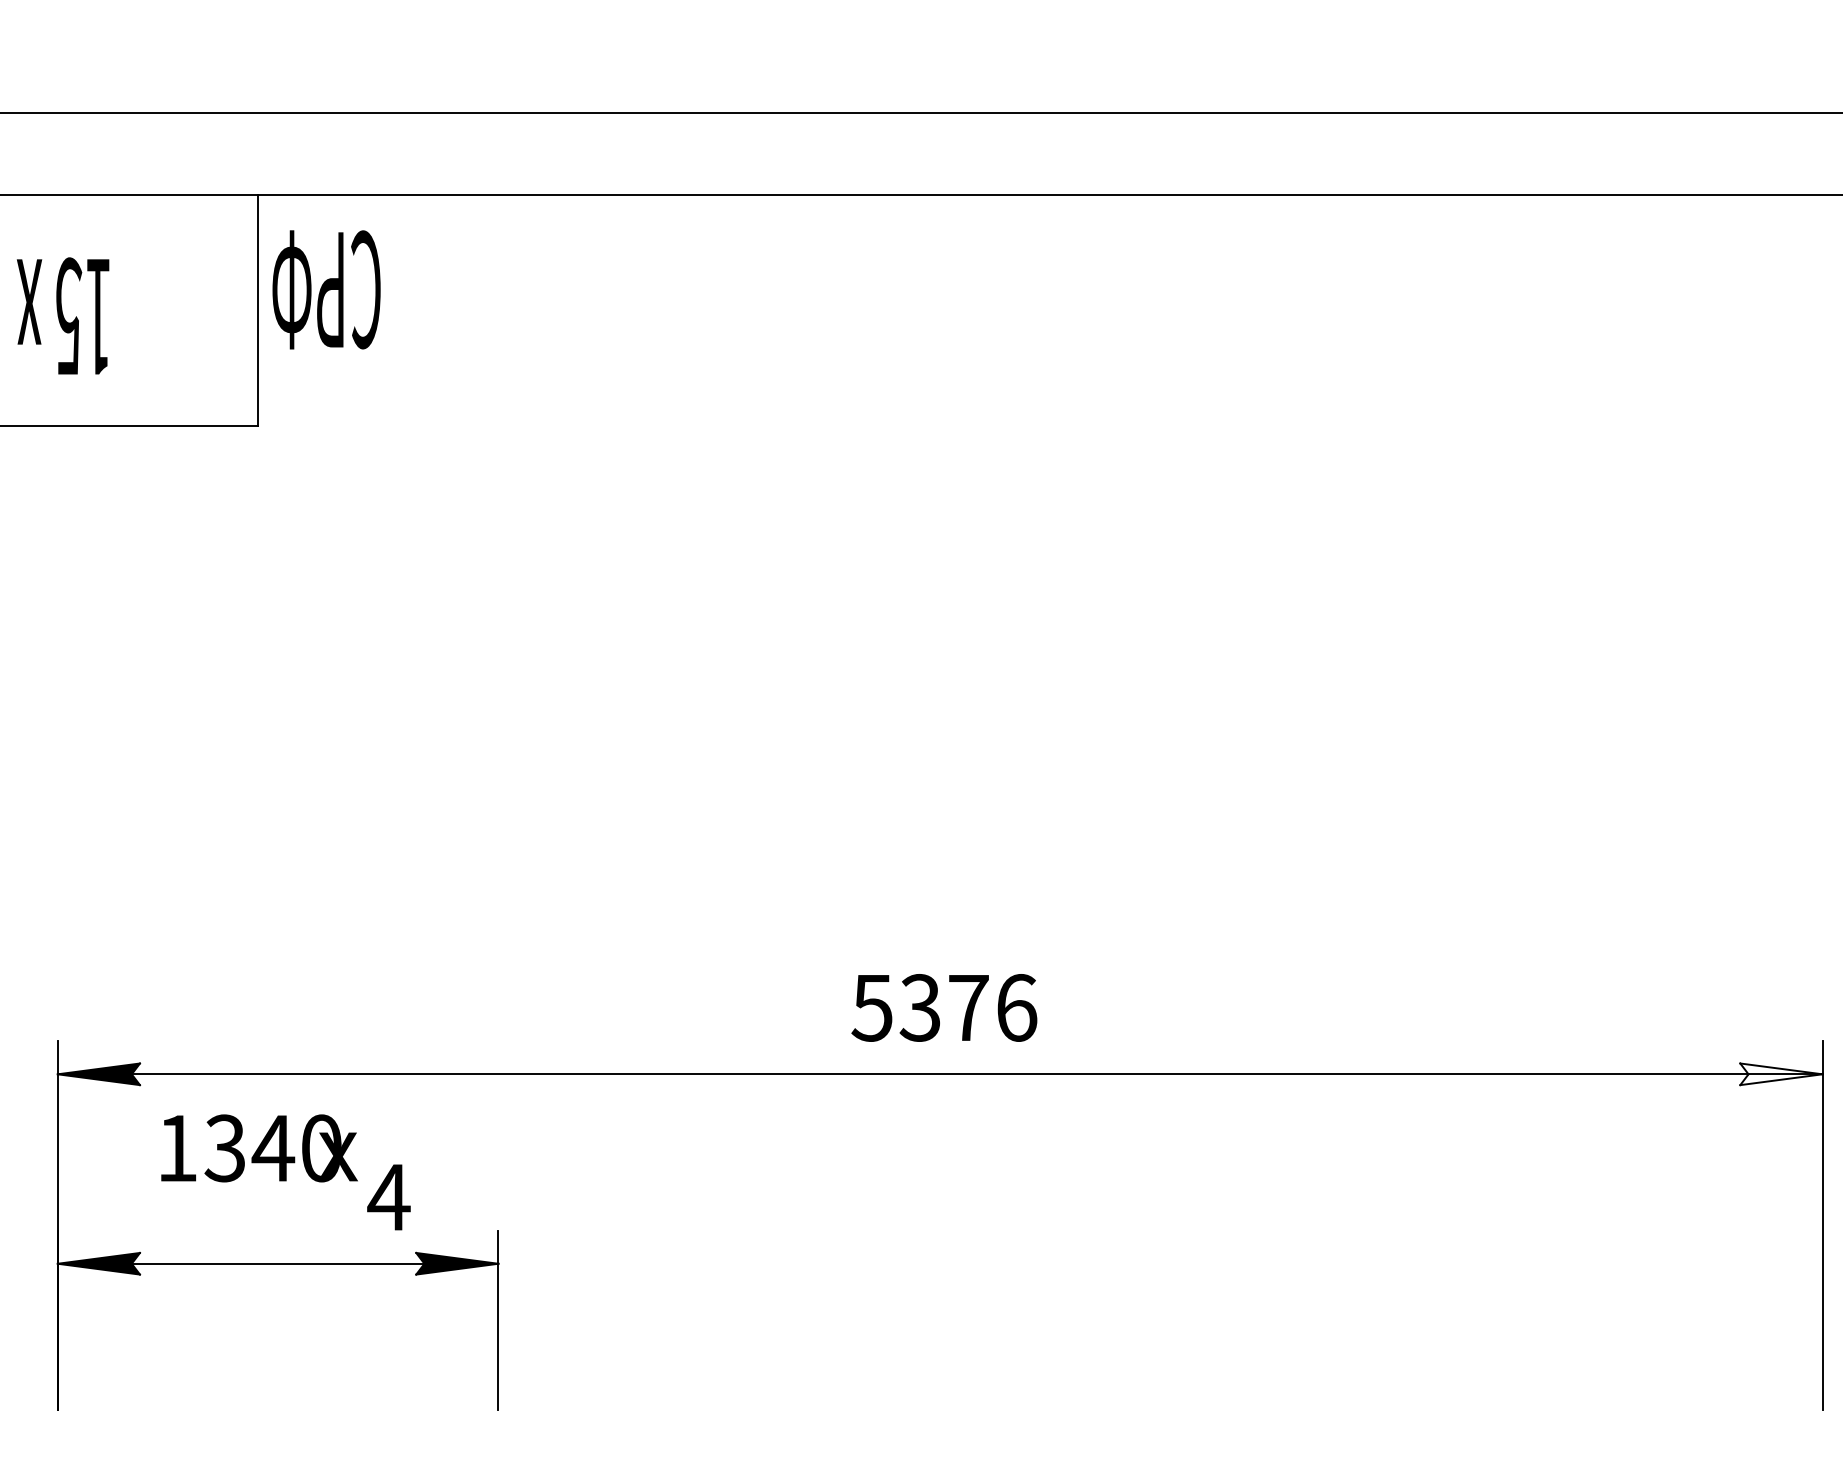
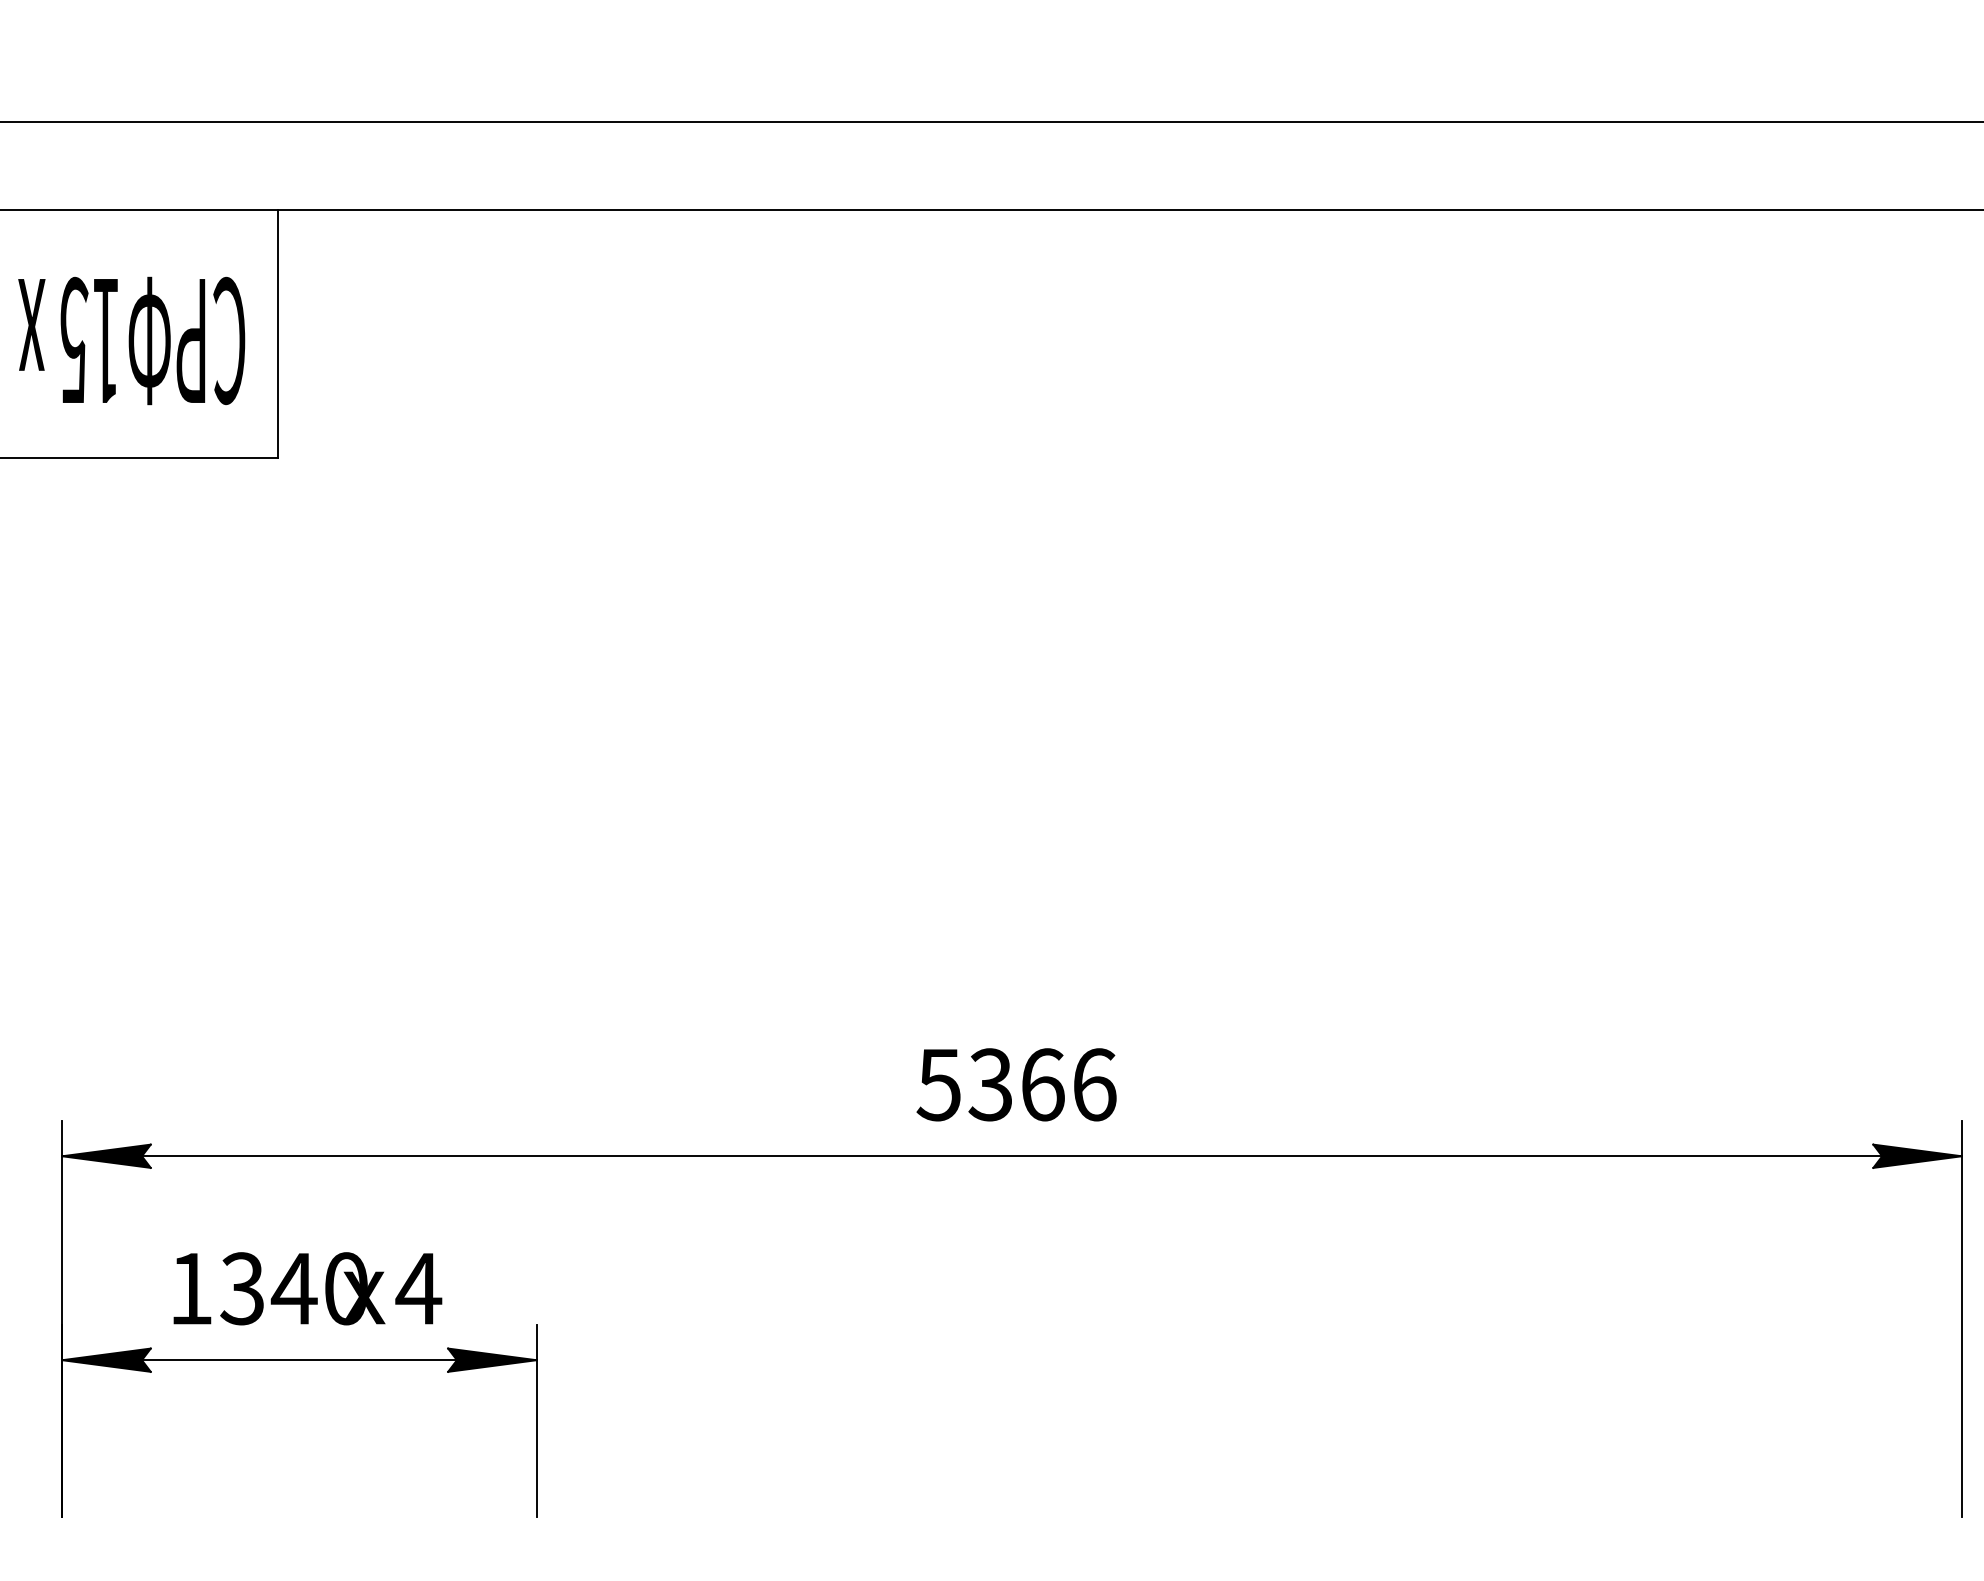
text: (326, 289) -> (186, 340), moved
text: (969, 1007) -> (1043, 1084), 5376 -> 5366
fill: (1781, 1074) -> (1917, 1156), added
text: (259, 1148) -> (279, 1288), moved

